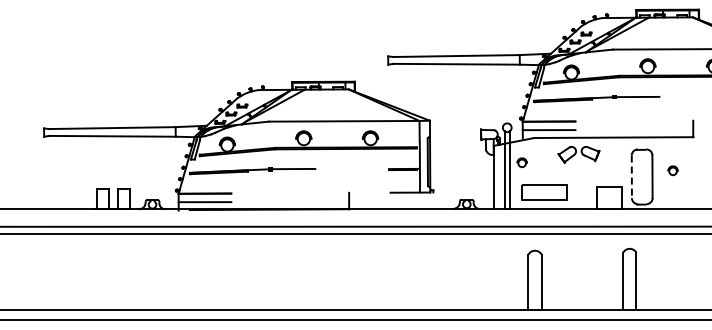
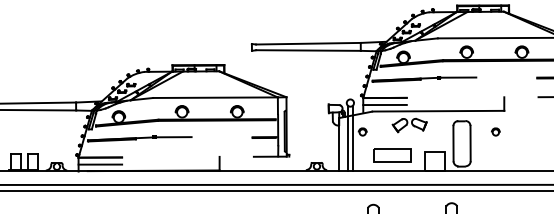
part: (672, 170) -> (495, 131), moved
line: (631, 177) -> (453, 144), dashed -> solid
part: (544, 192) -> (392, 155), moved

